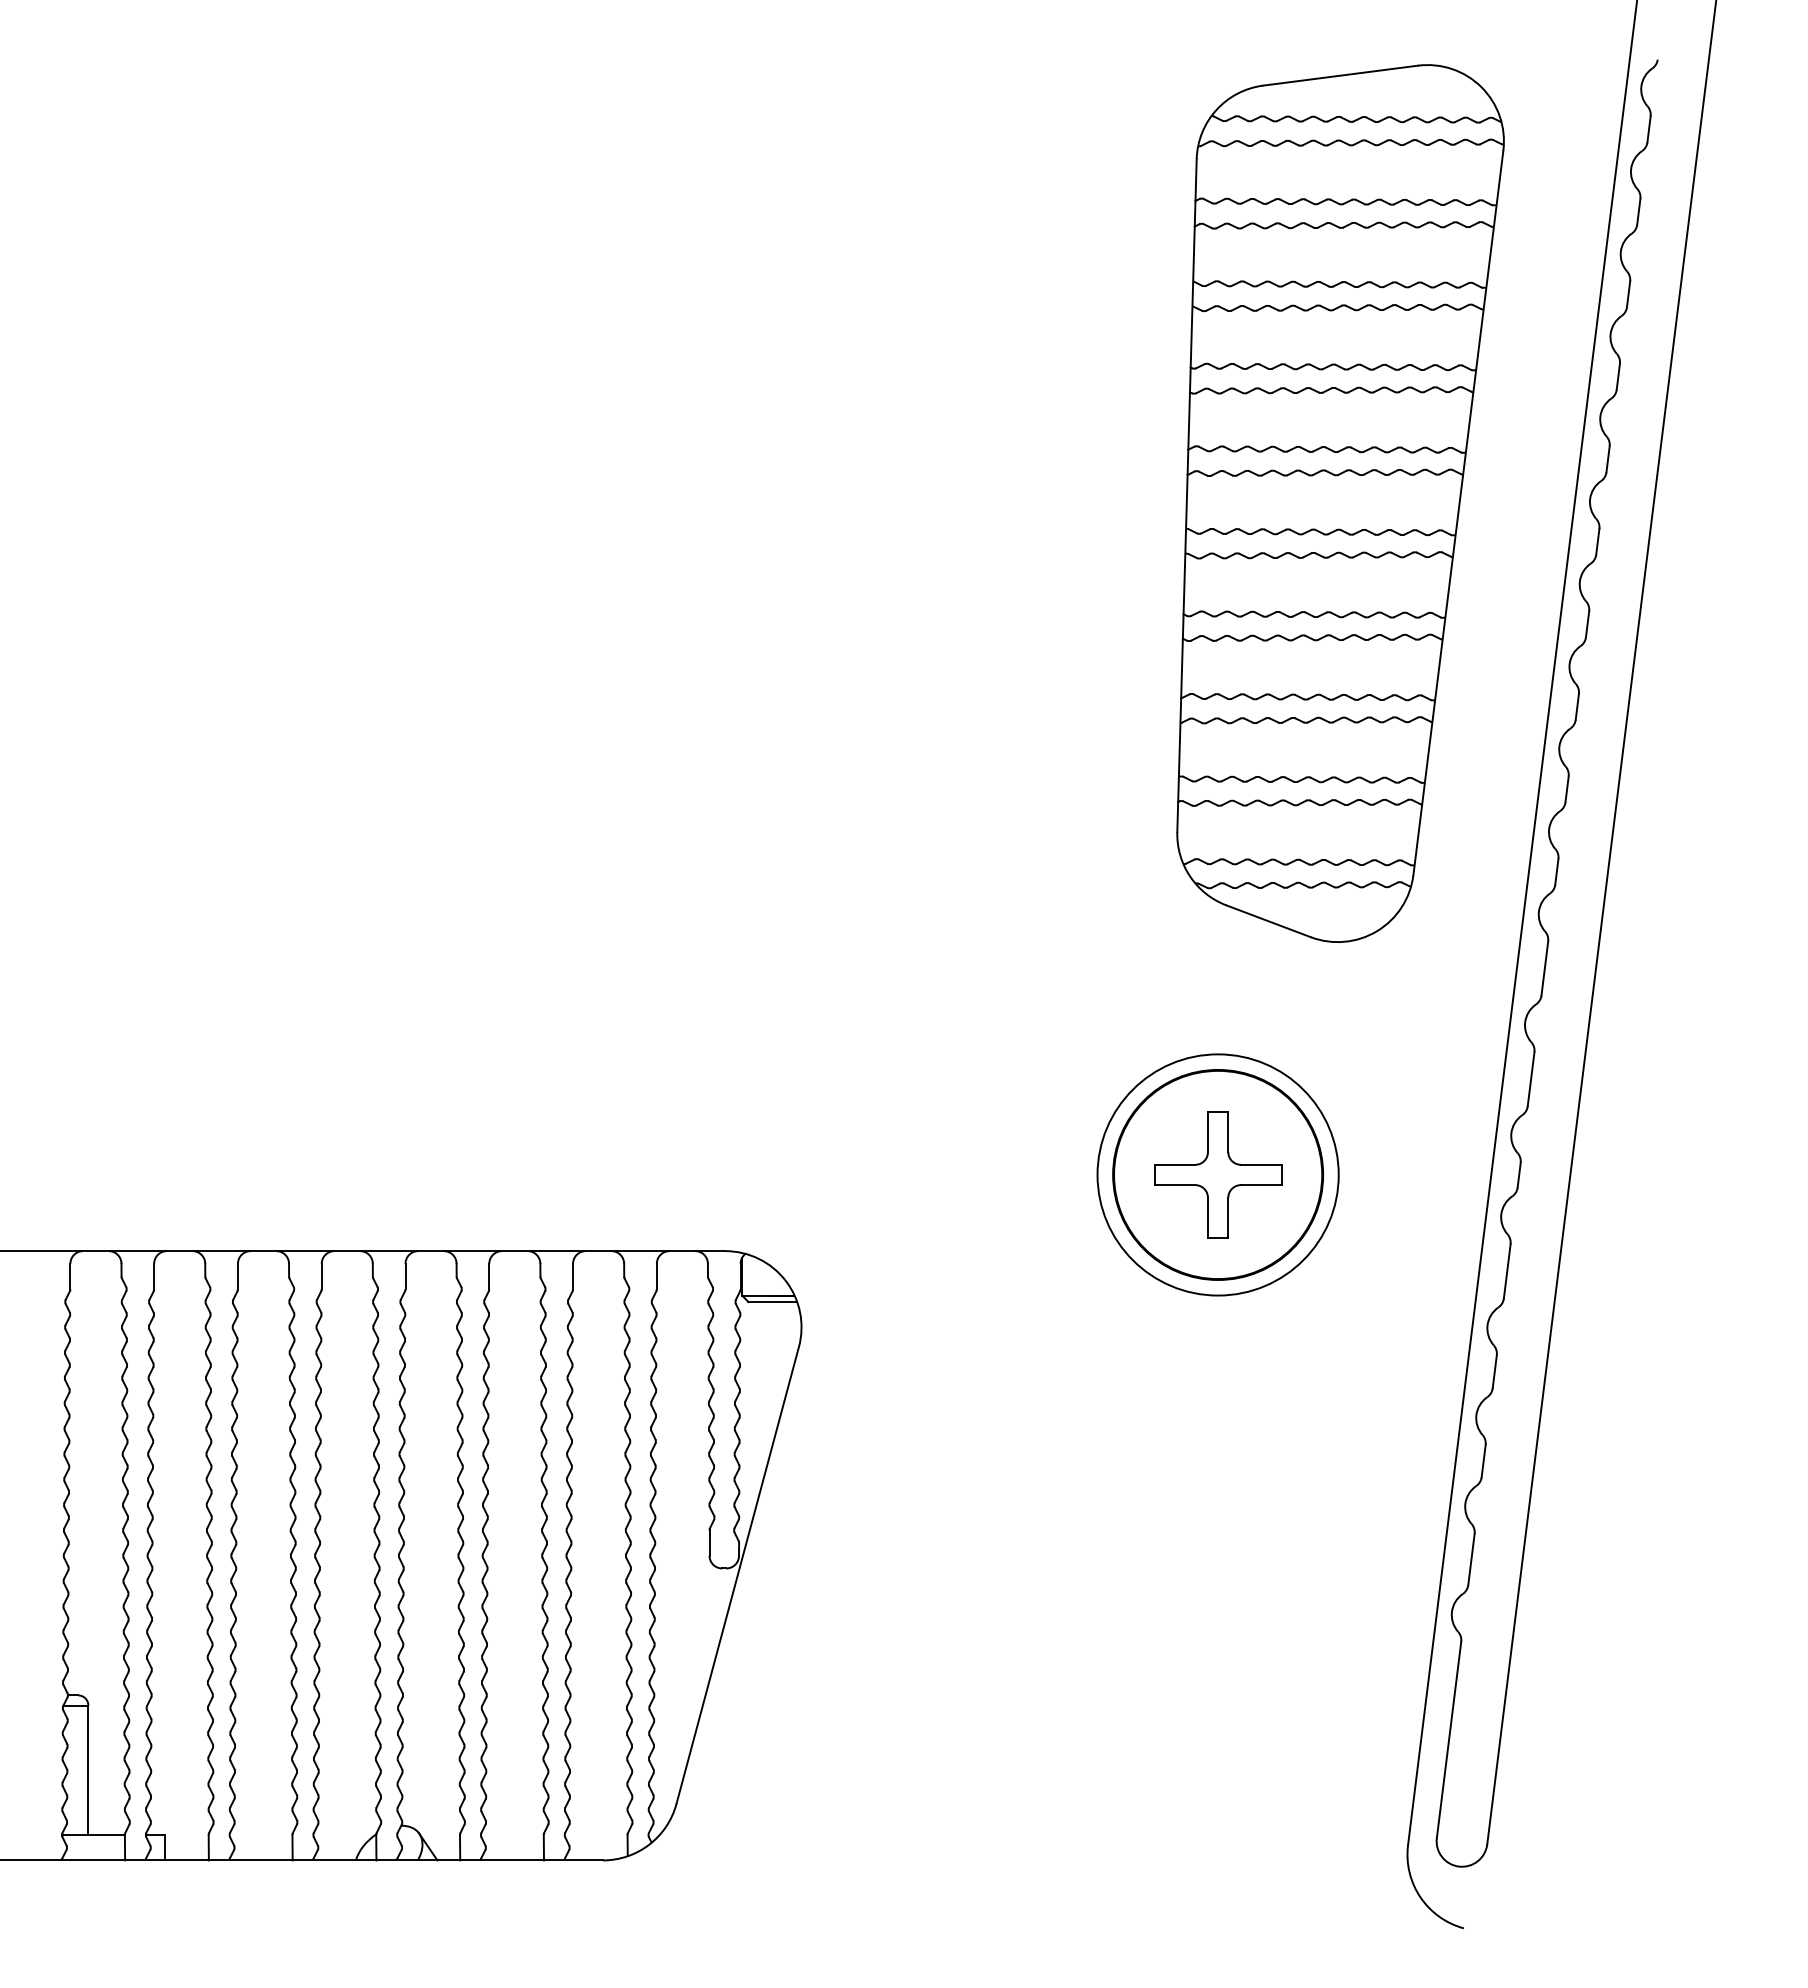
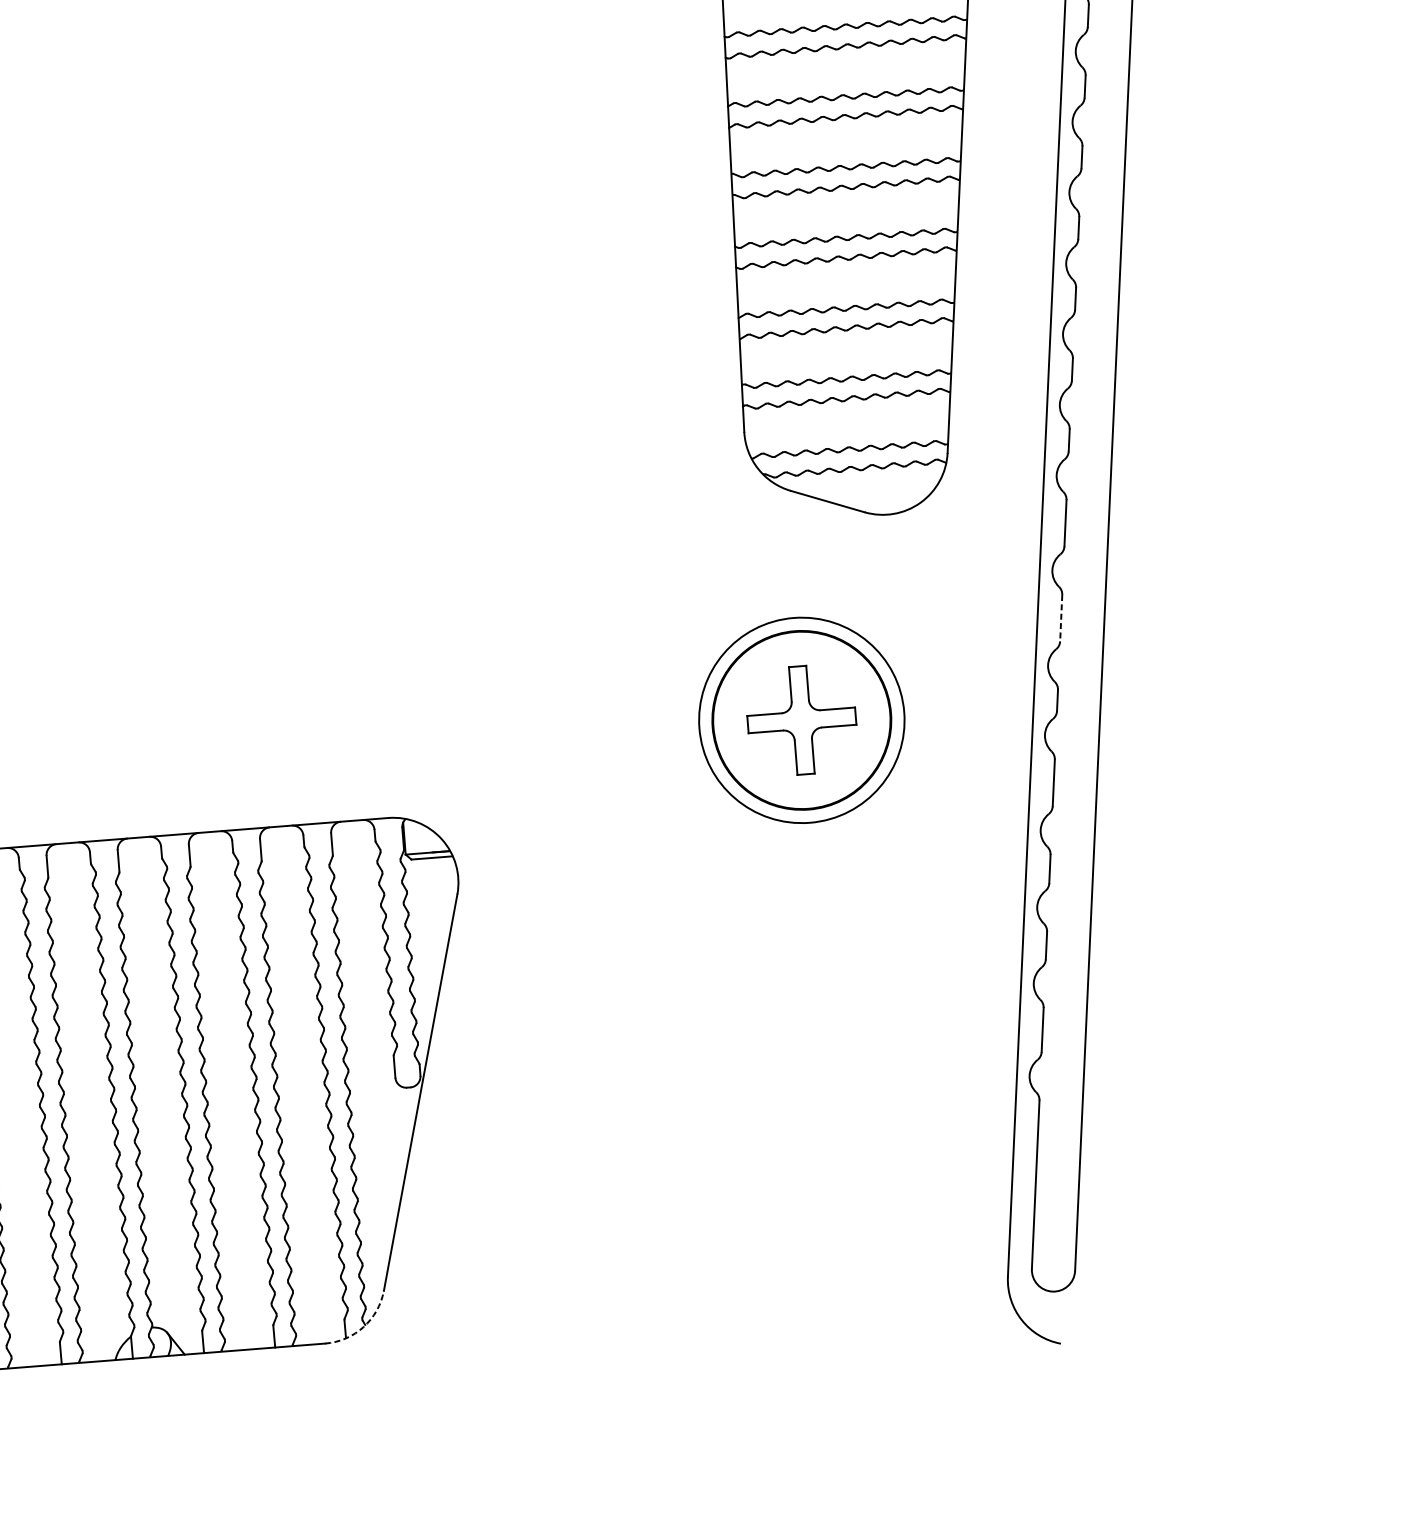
line: (1531, 1079) -> (1061, 618), solid -> dashed
arc: (649, 1844) -> (363, 1326), solid -> dashed

